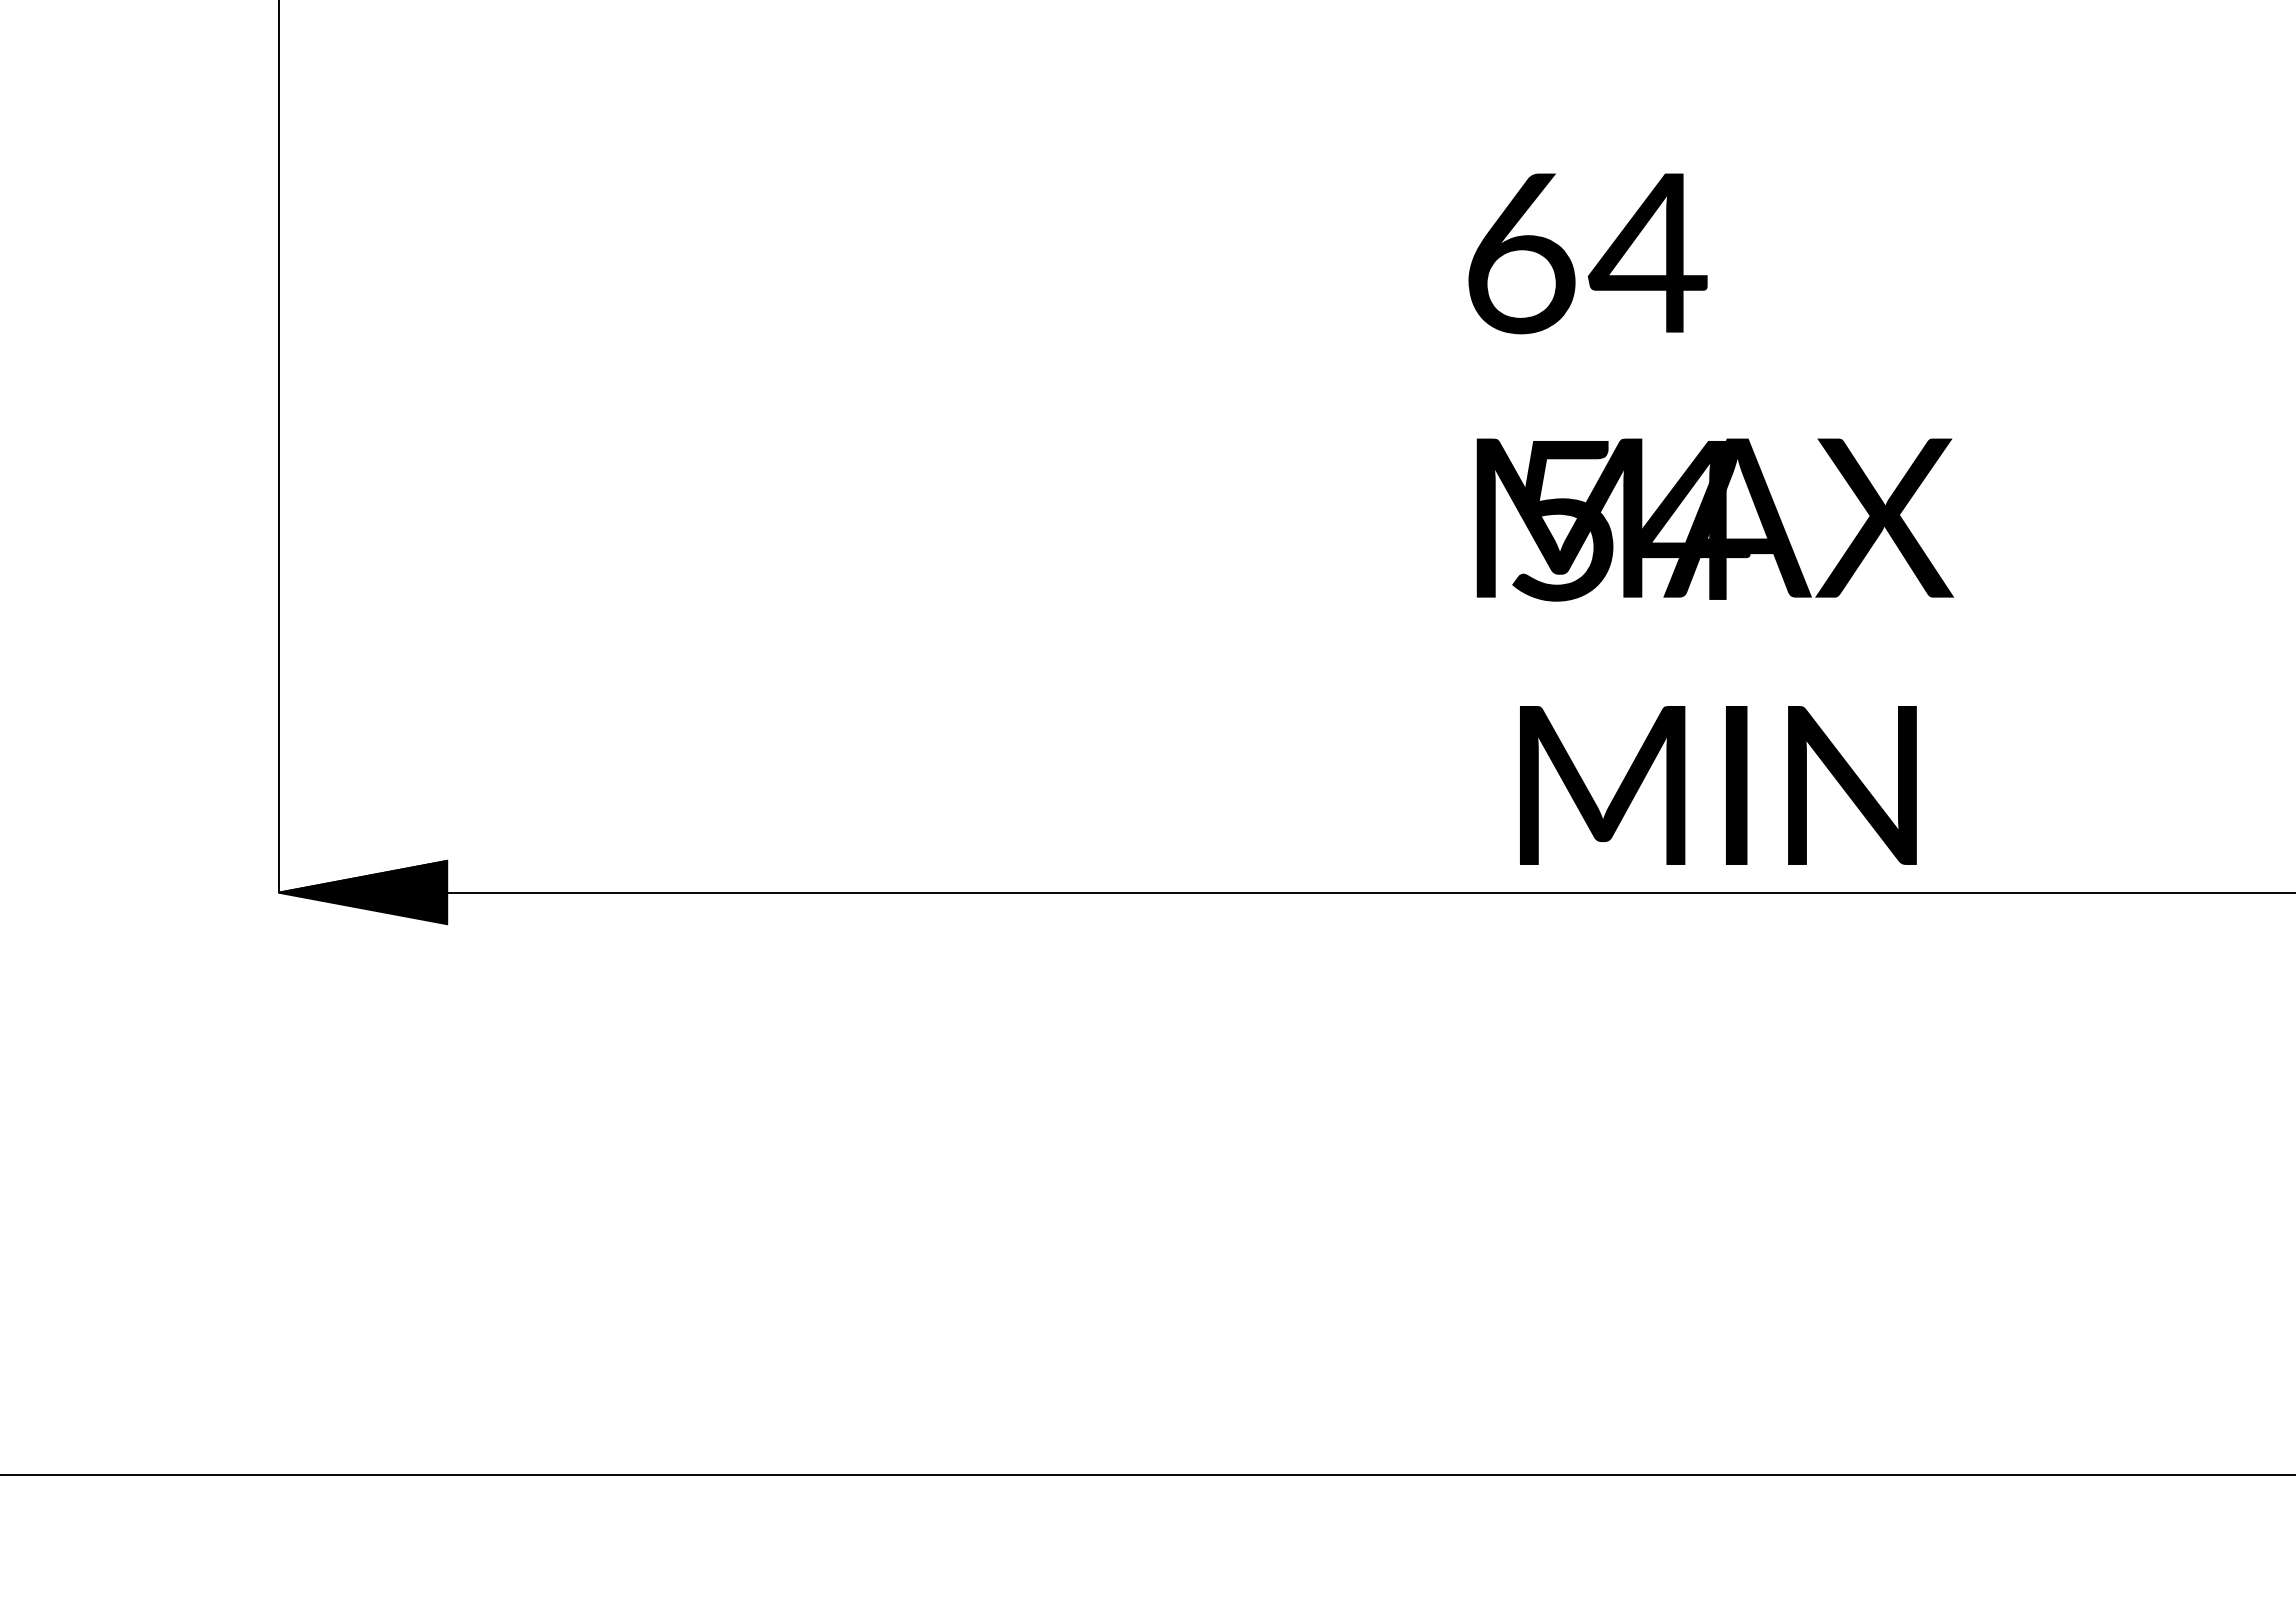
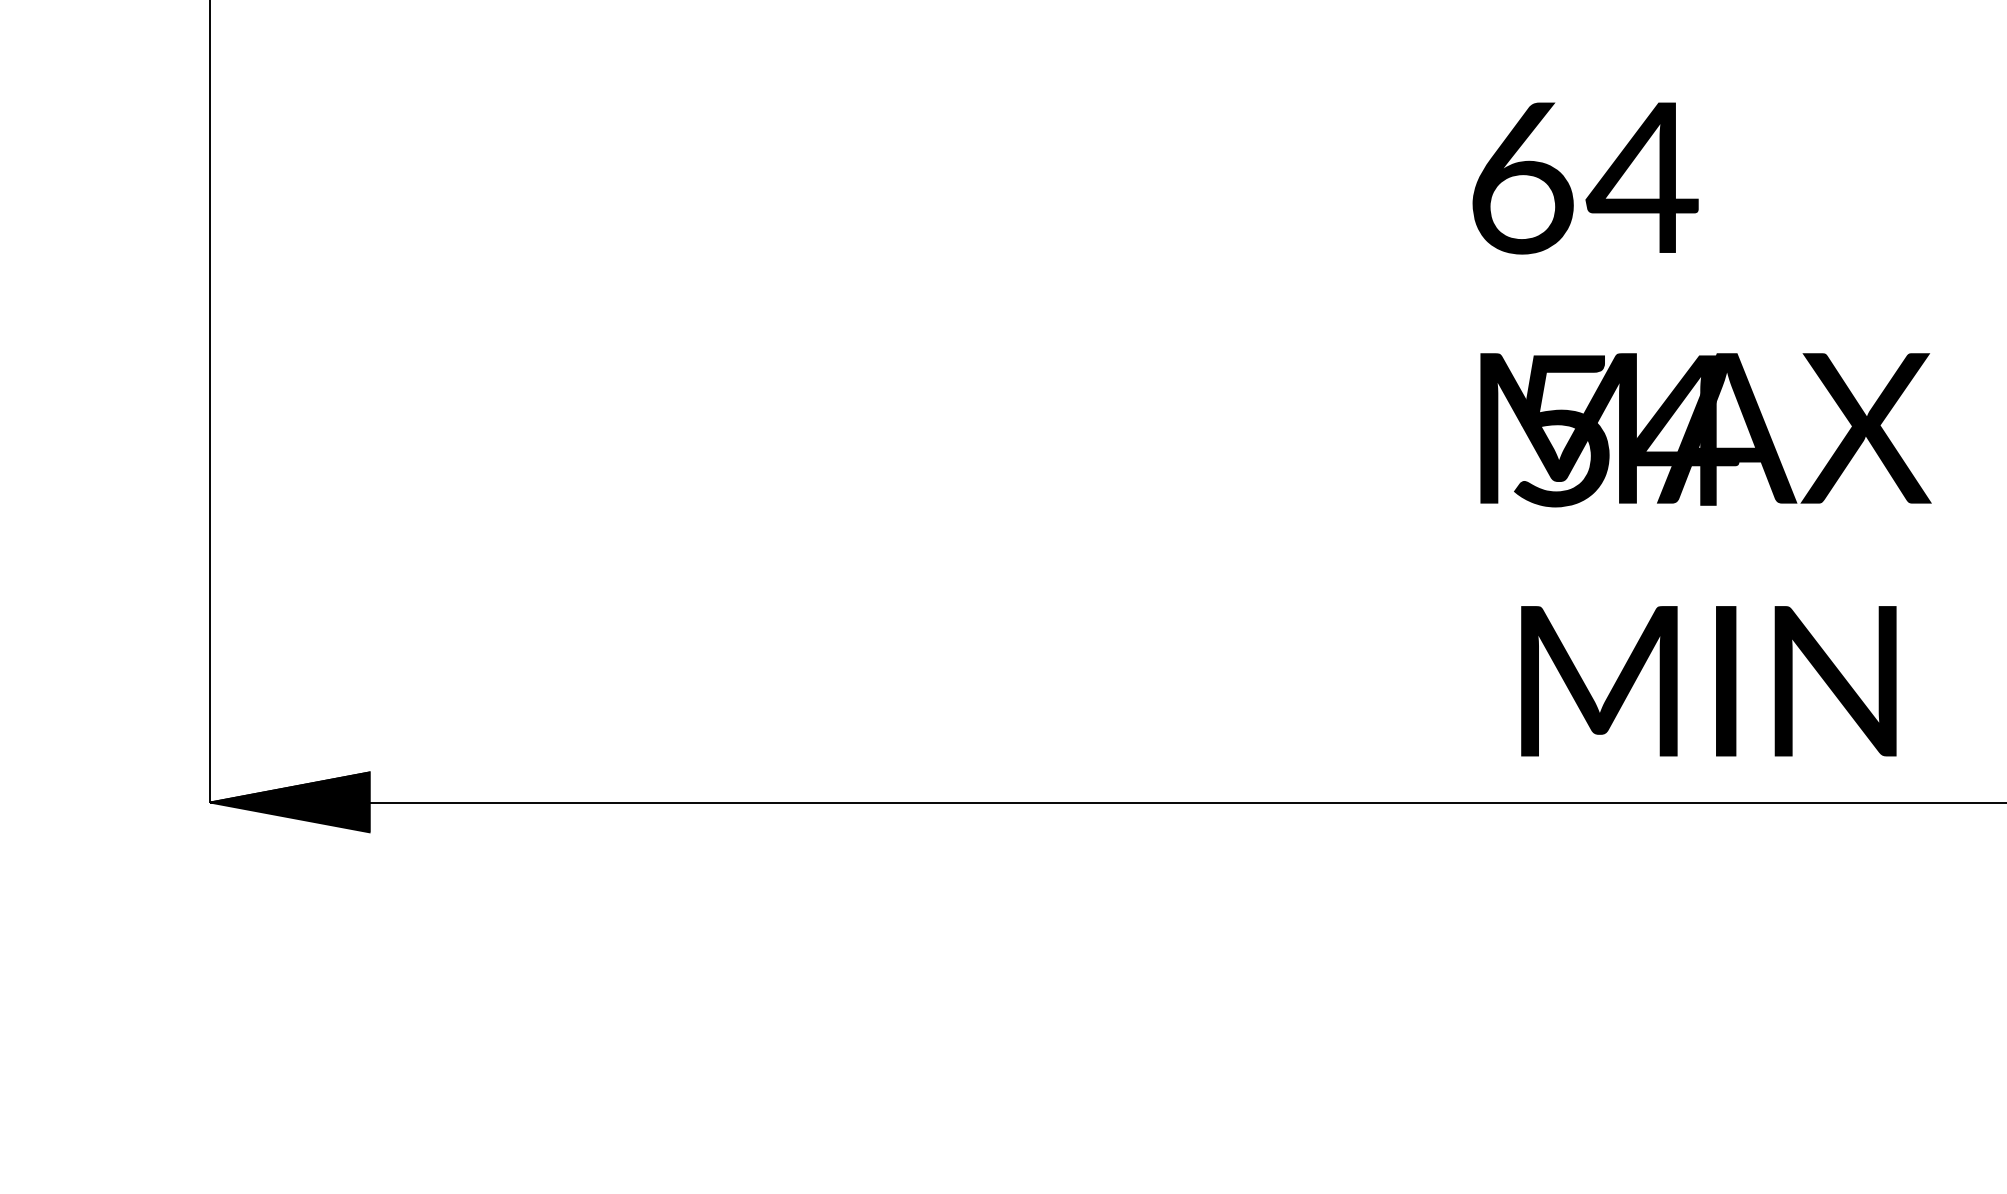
text: (1710, 518) -> (1701, 428), moved

